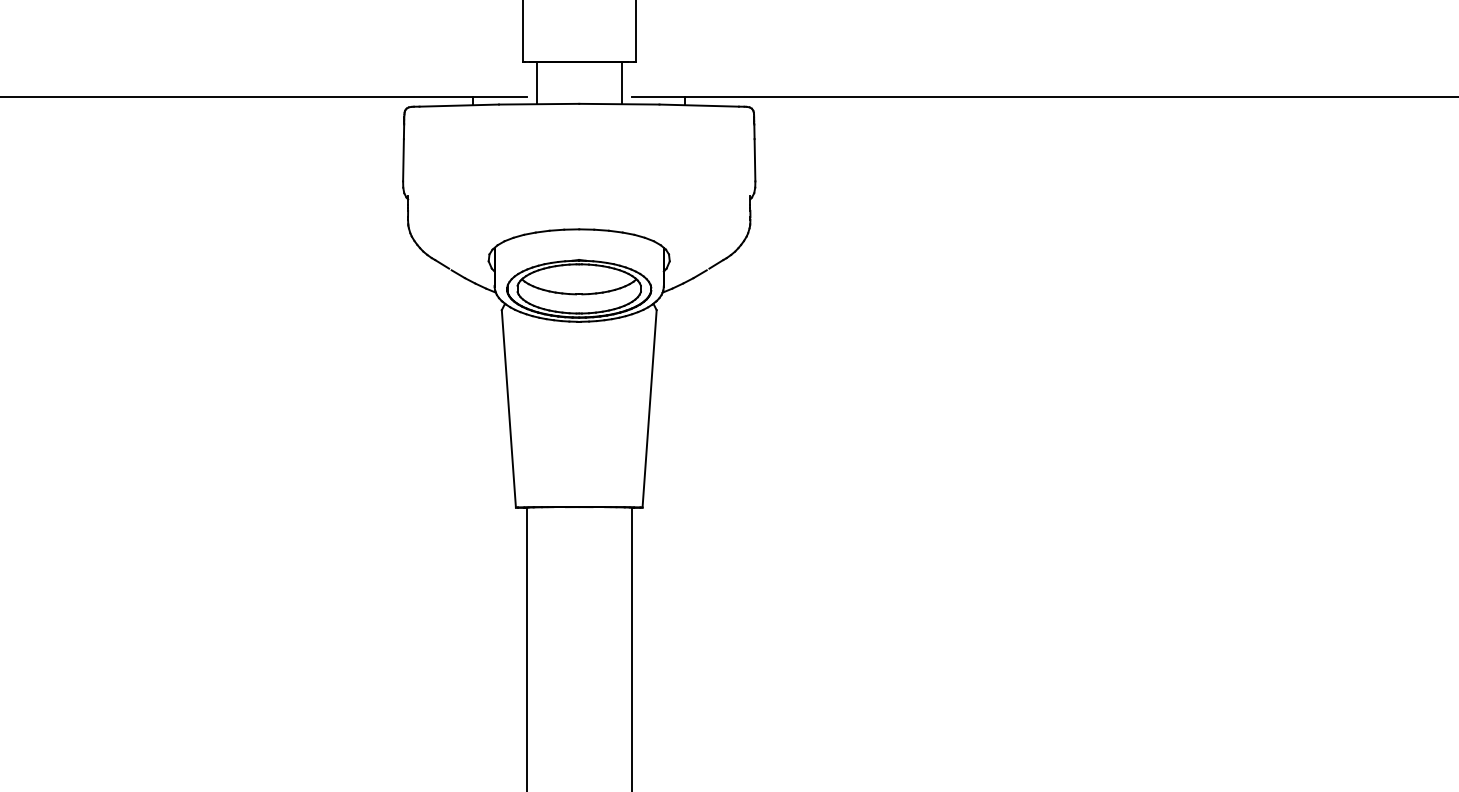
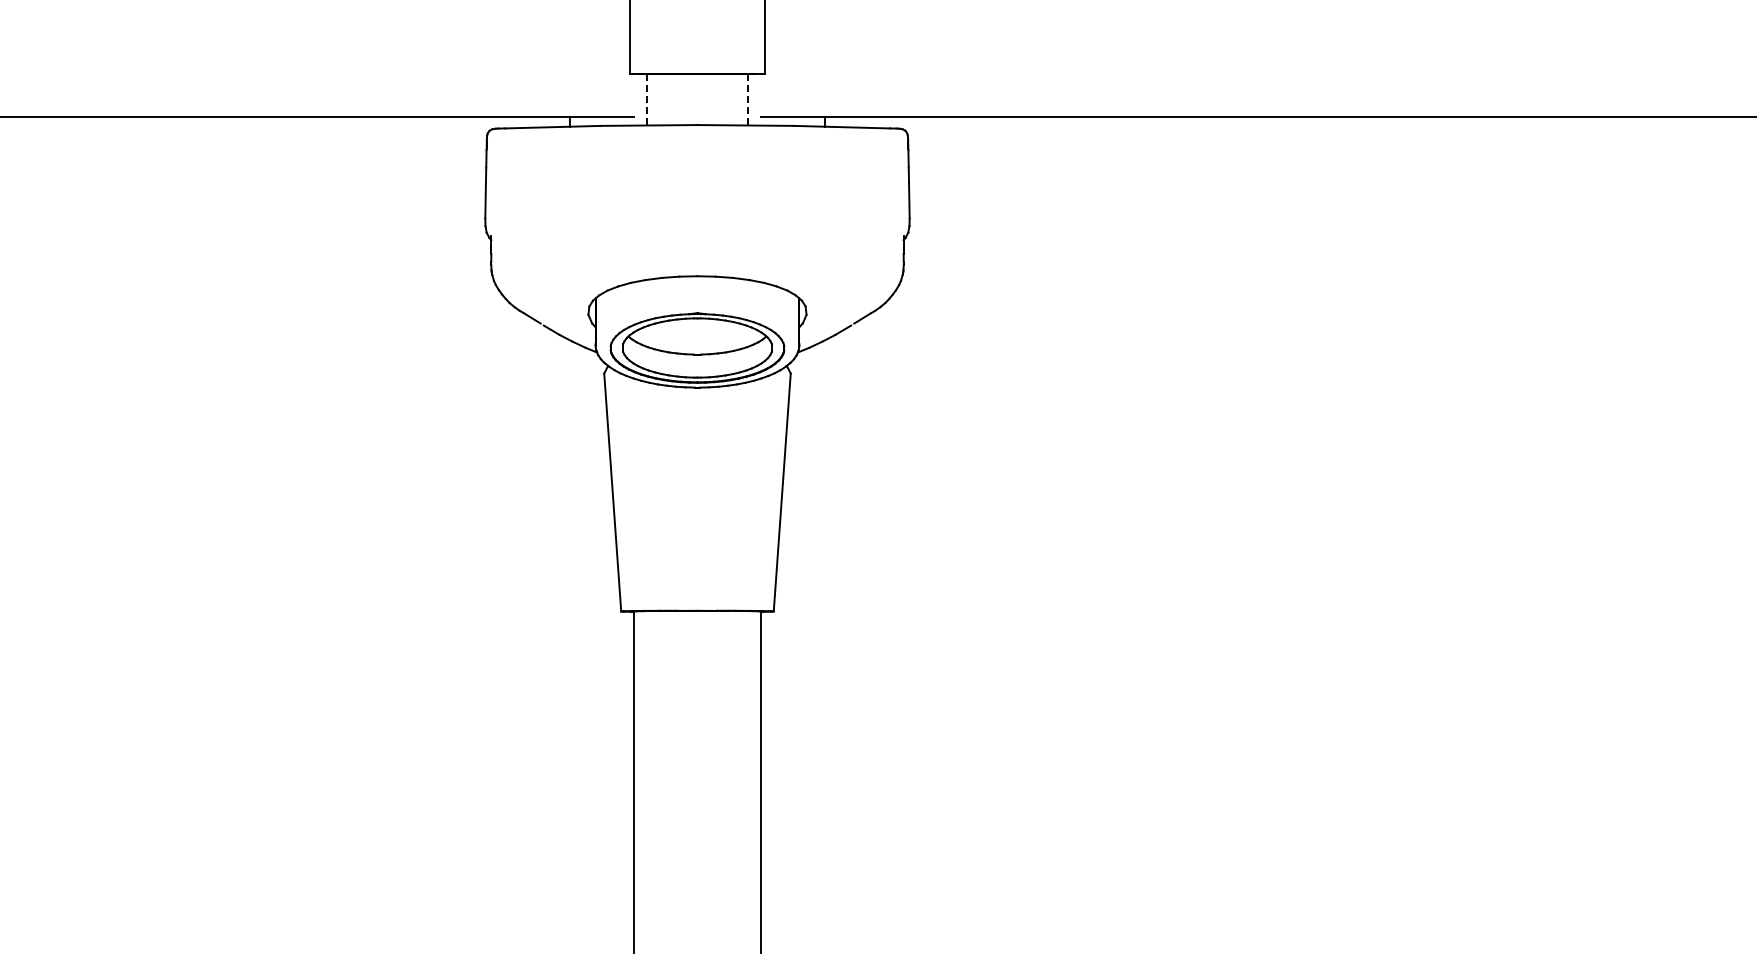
line: (536, 82) -> (646, 99), solid -> dashed
line: (621, 82) -> (748, 99), solid -> dashed

